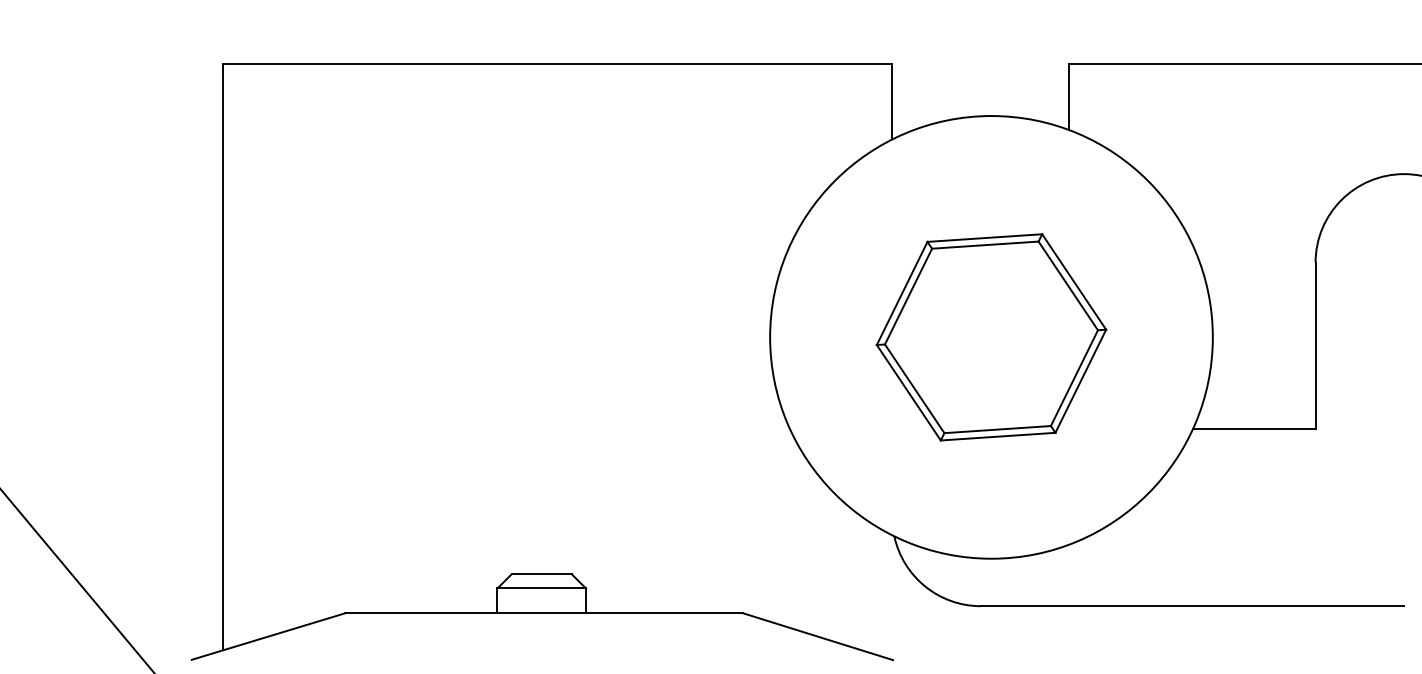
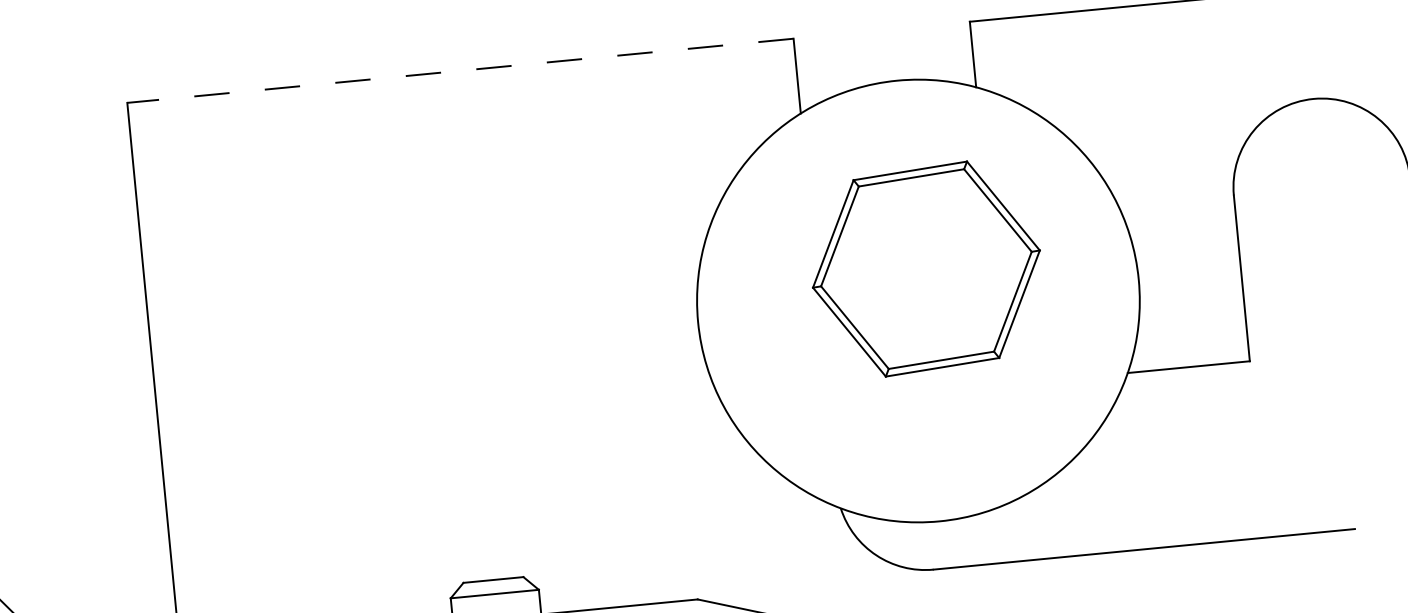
line: (557, 64) -> (460, 70), solid -> dashed
part: (991, 337) -> (926, 269), moved

